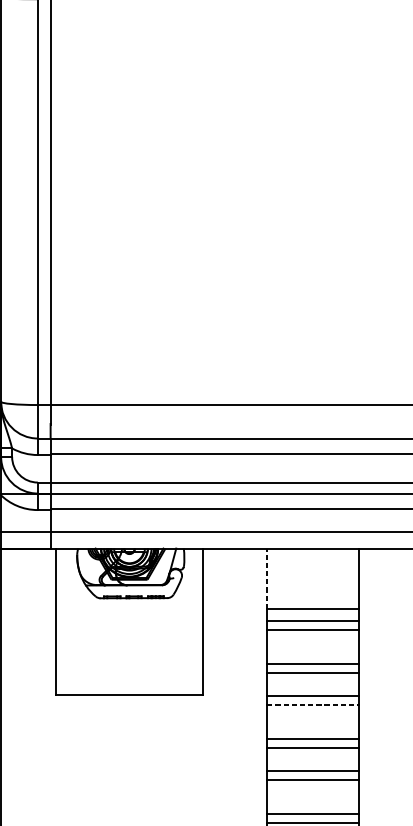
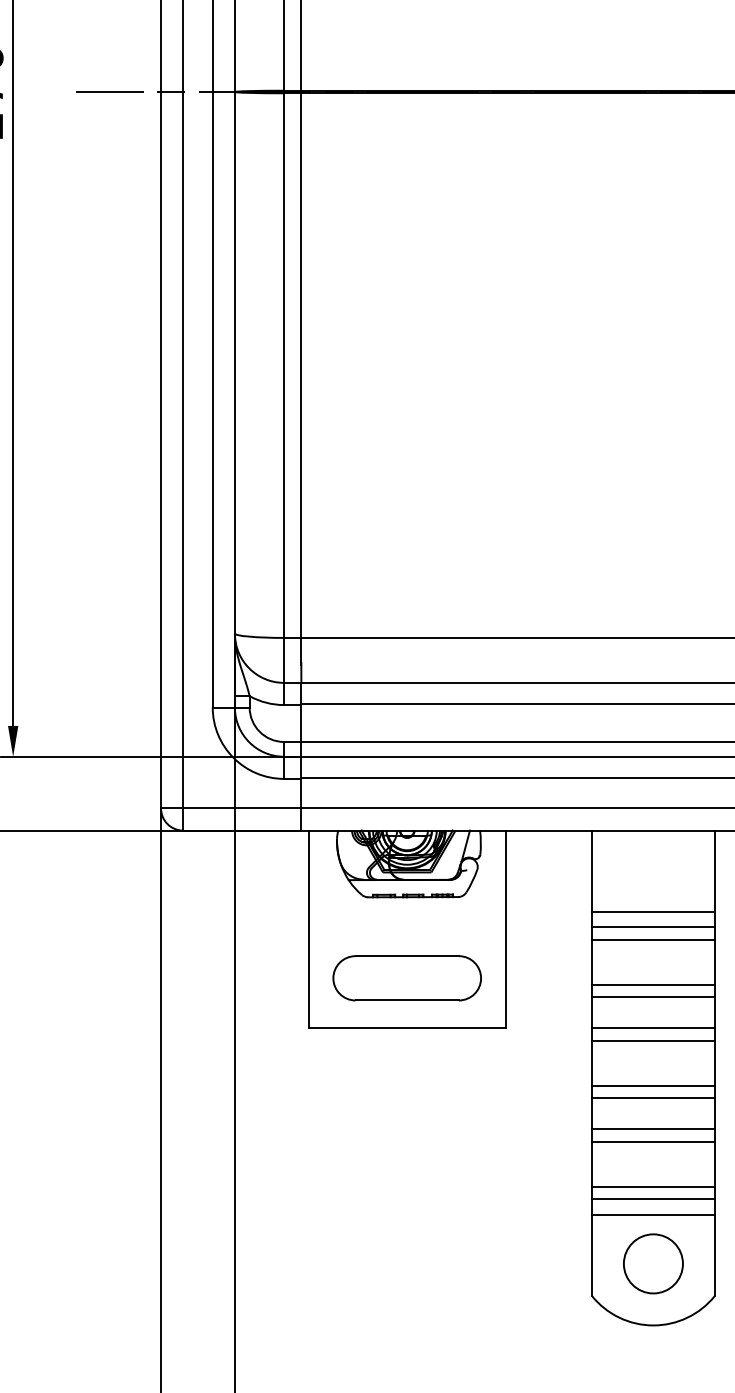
line: (266, 579) -> (591, 871), dashed -> solid
part: (128, 658) -> (406, 978), added
line: (313, 704) -> (653, 1040), dashed -> solid

